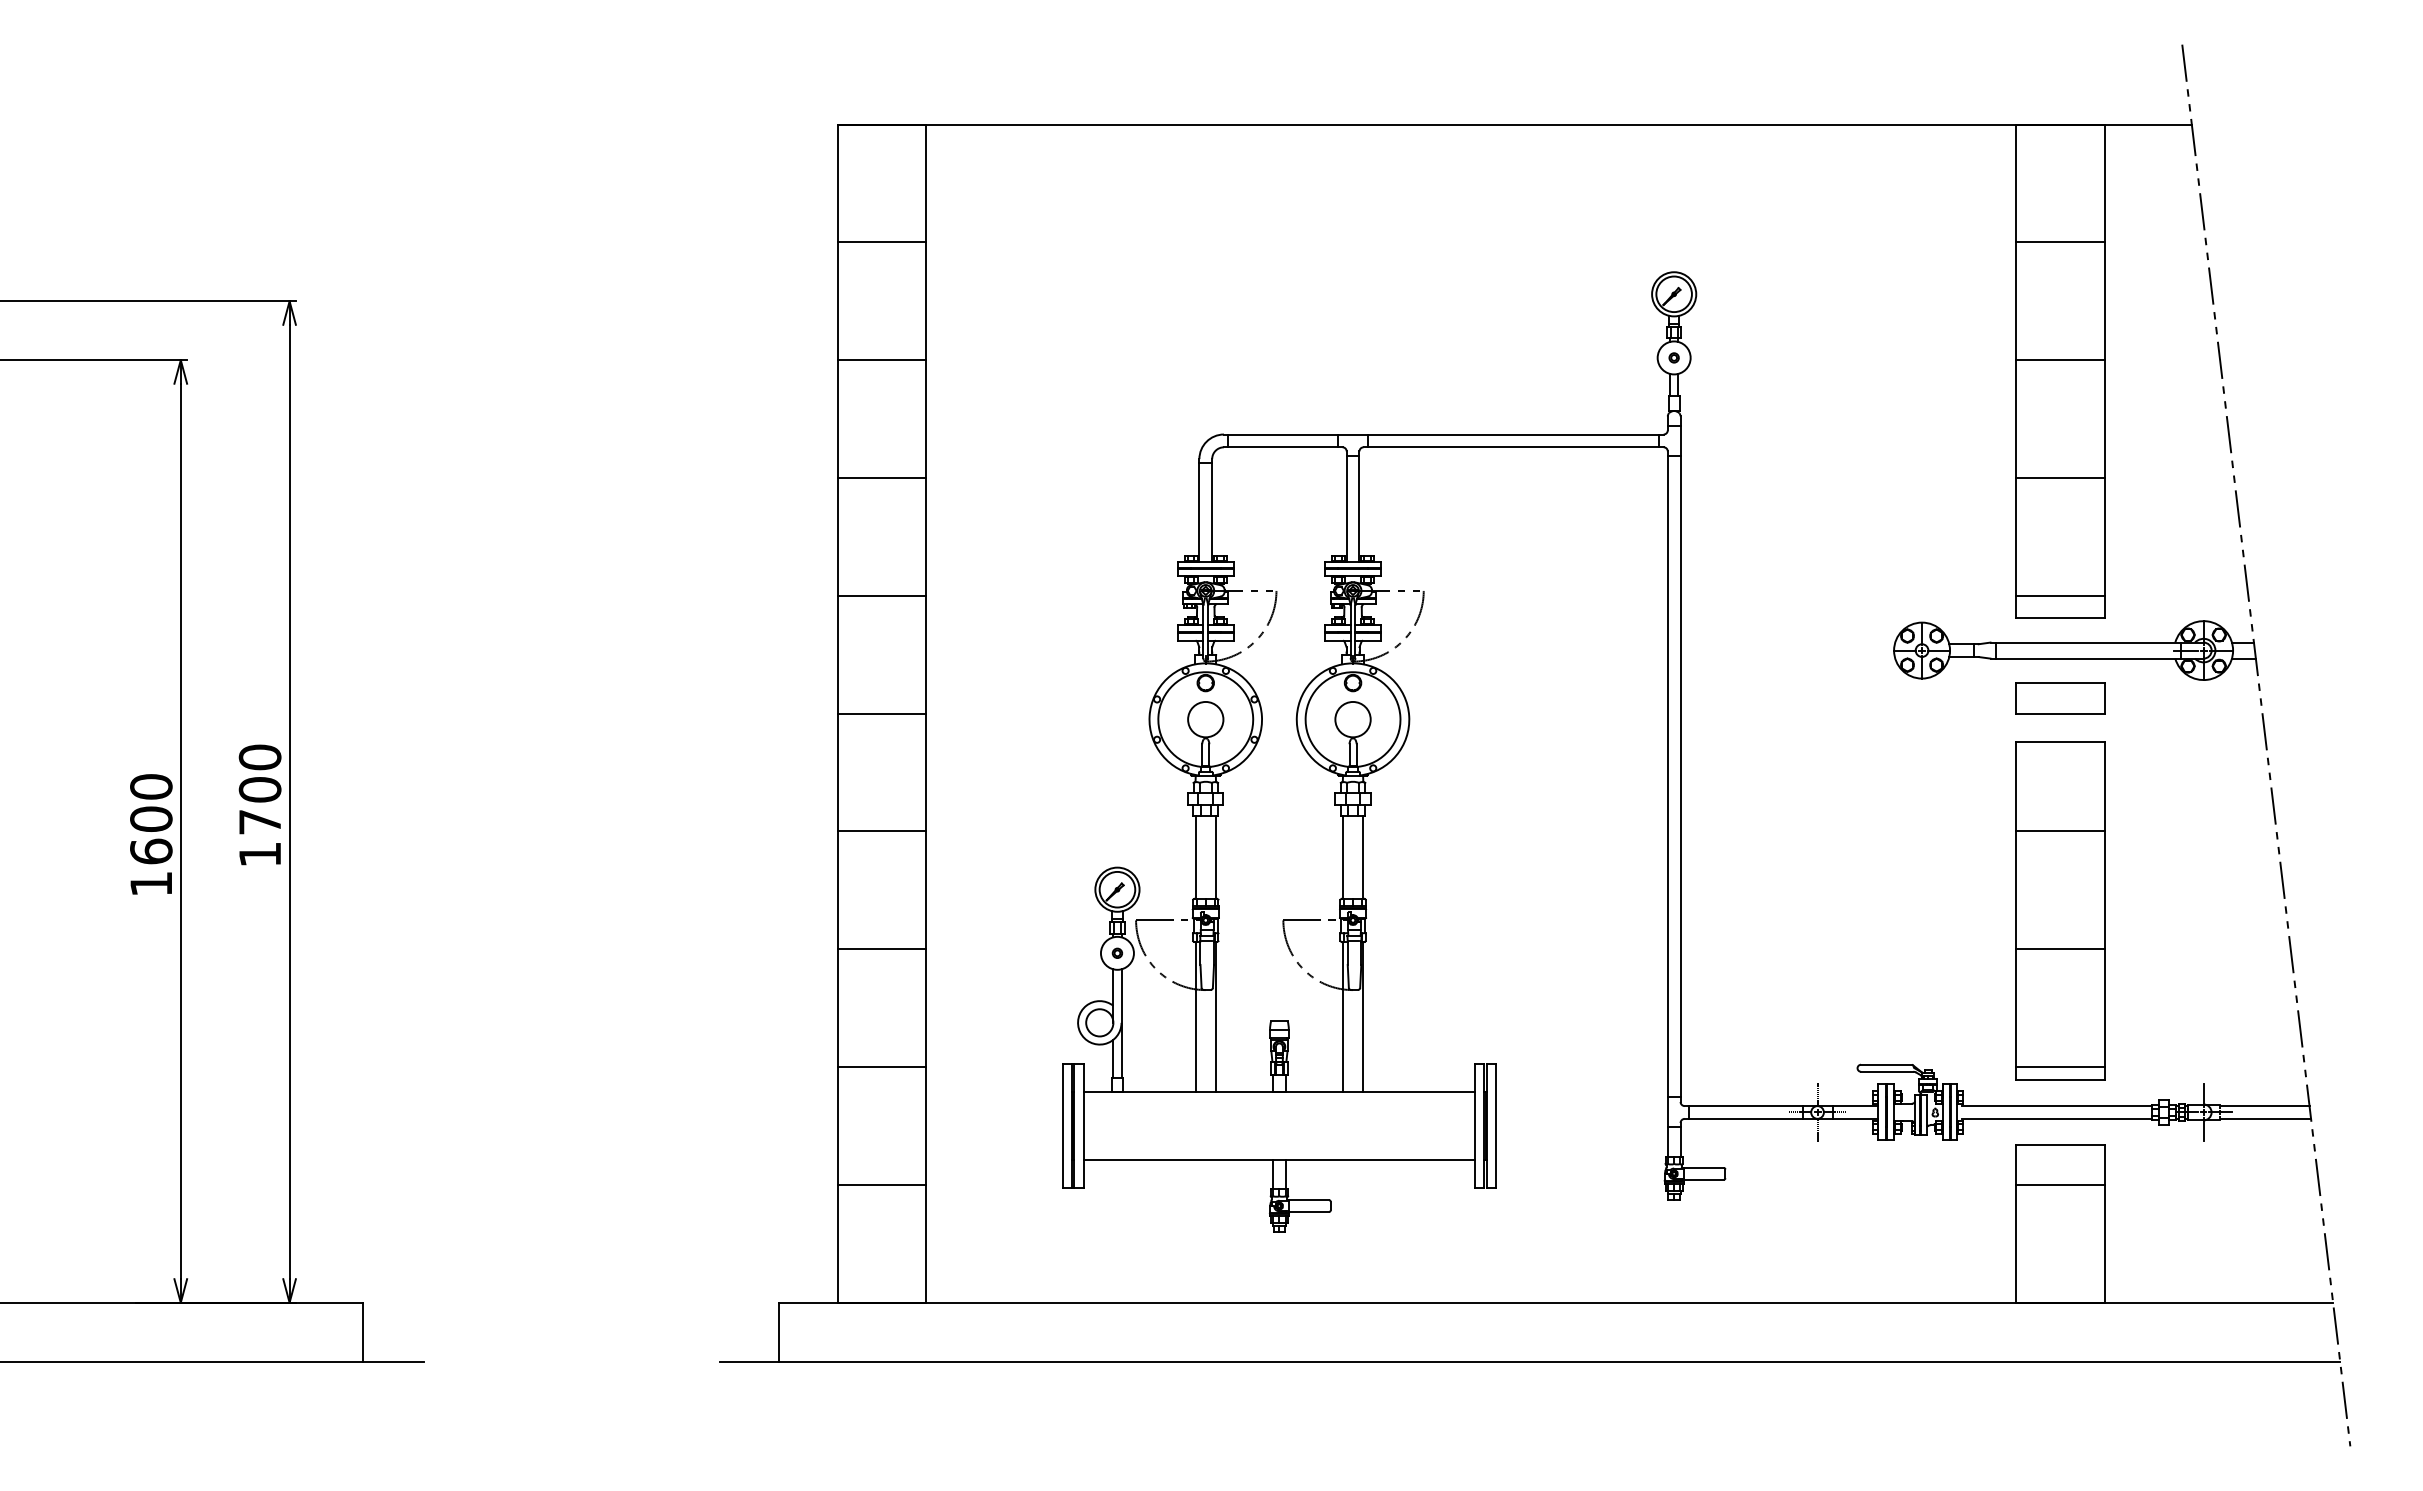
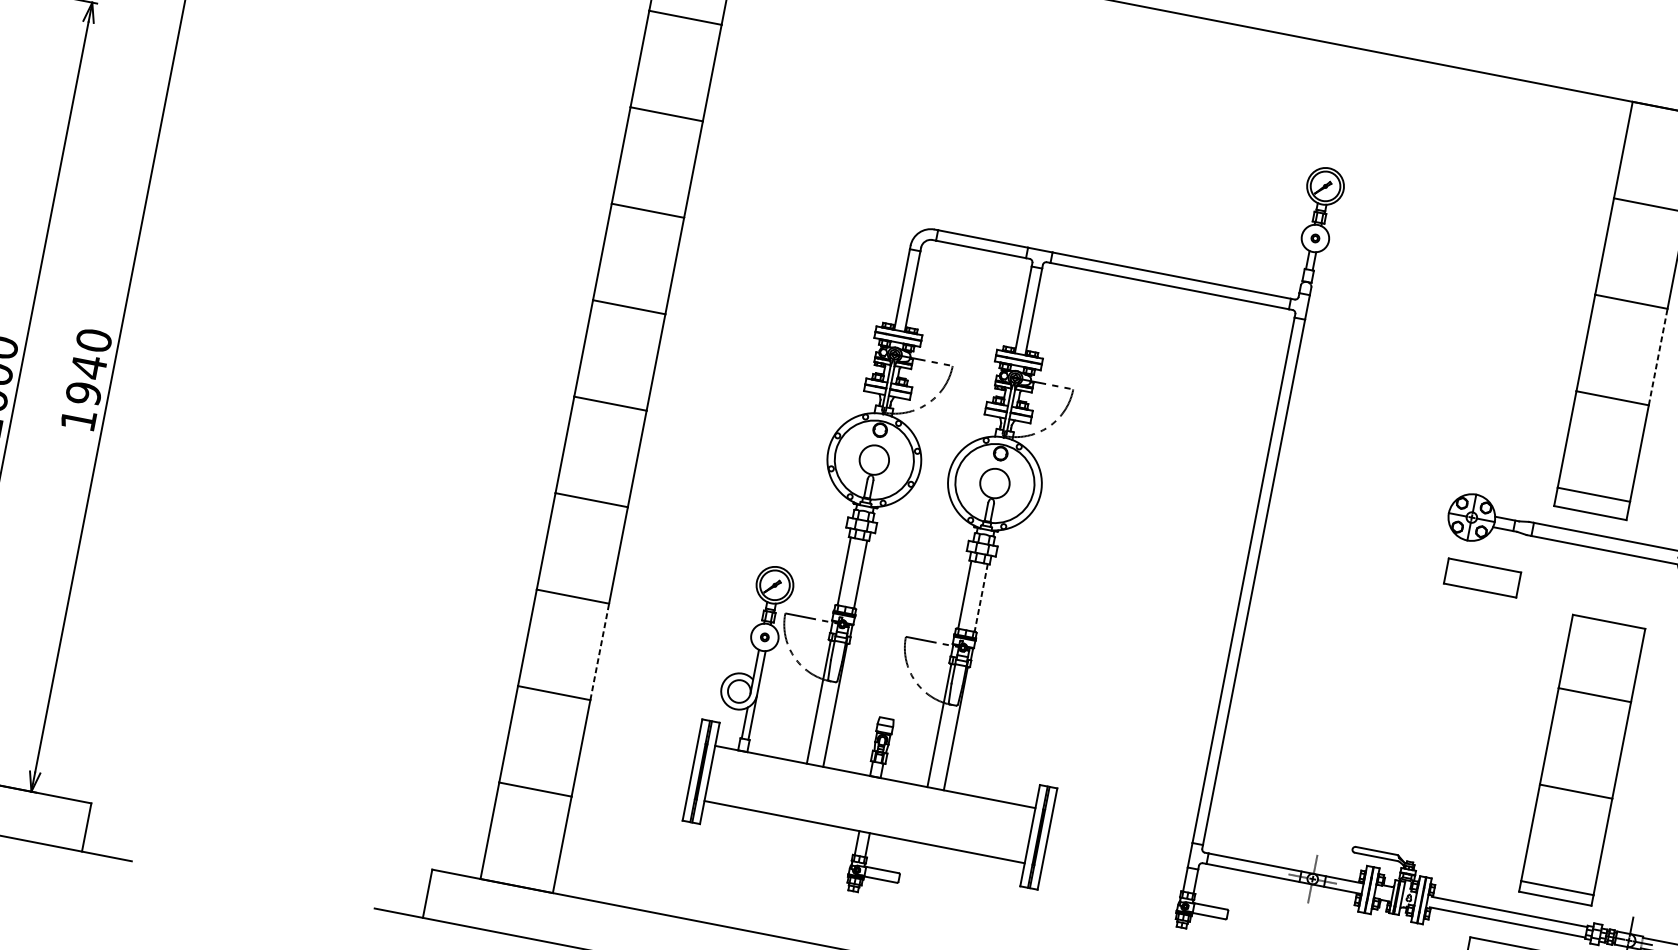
line: (2104, 419) -> (1657, 357), solid -> dashed
part: (2060, 698) -> (1482, 578), moved
text: (259, 805) -> (85, 379), 1700 -> 1940
line: (1363, 858) -> (981, 598), solid -> dashed
part: (2060, 910) -> (1582, 759), moved
line: (926, 1008) -> (599, 652), solid -> dashed

